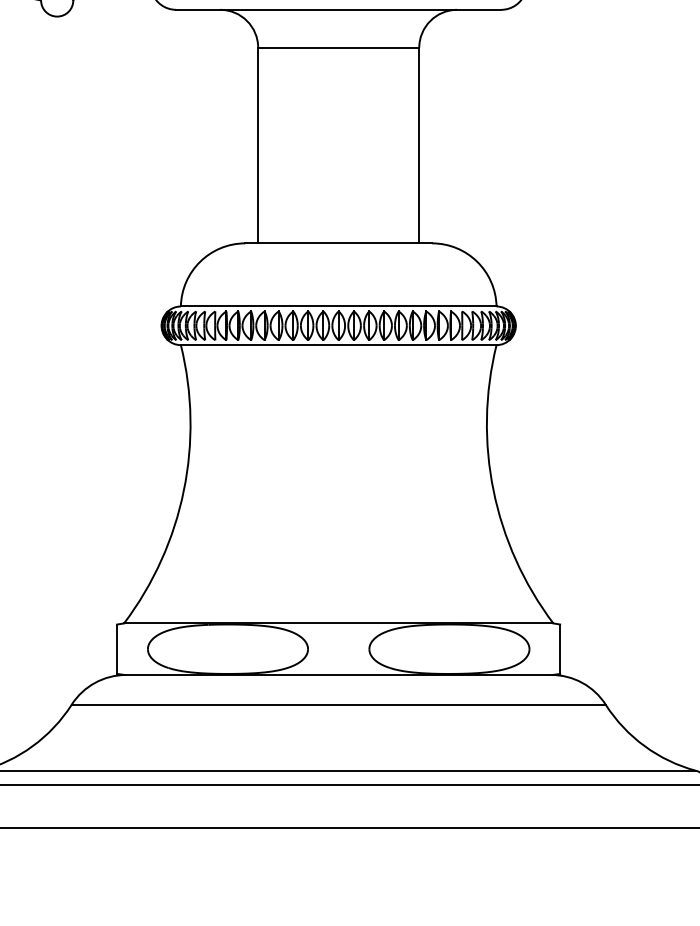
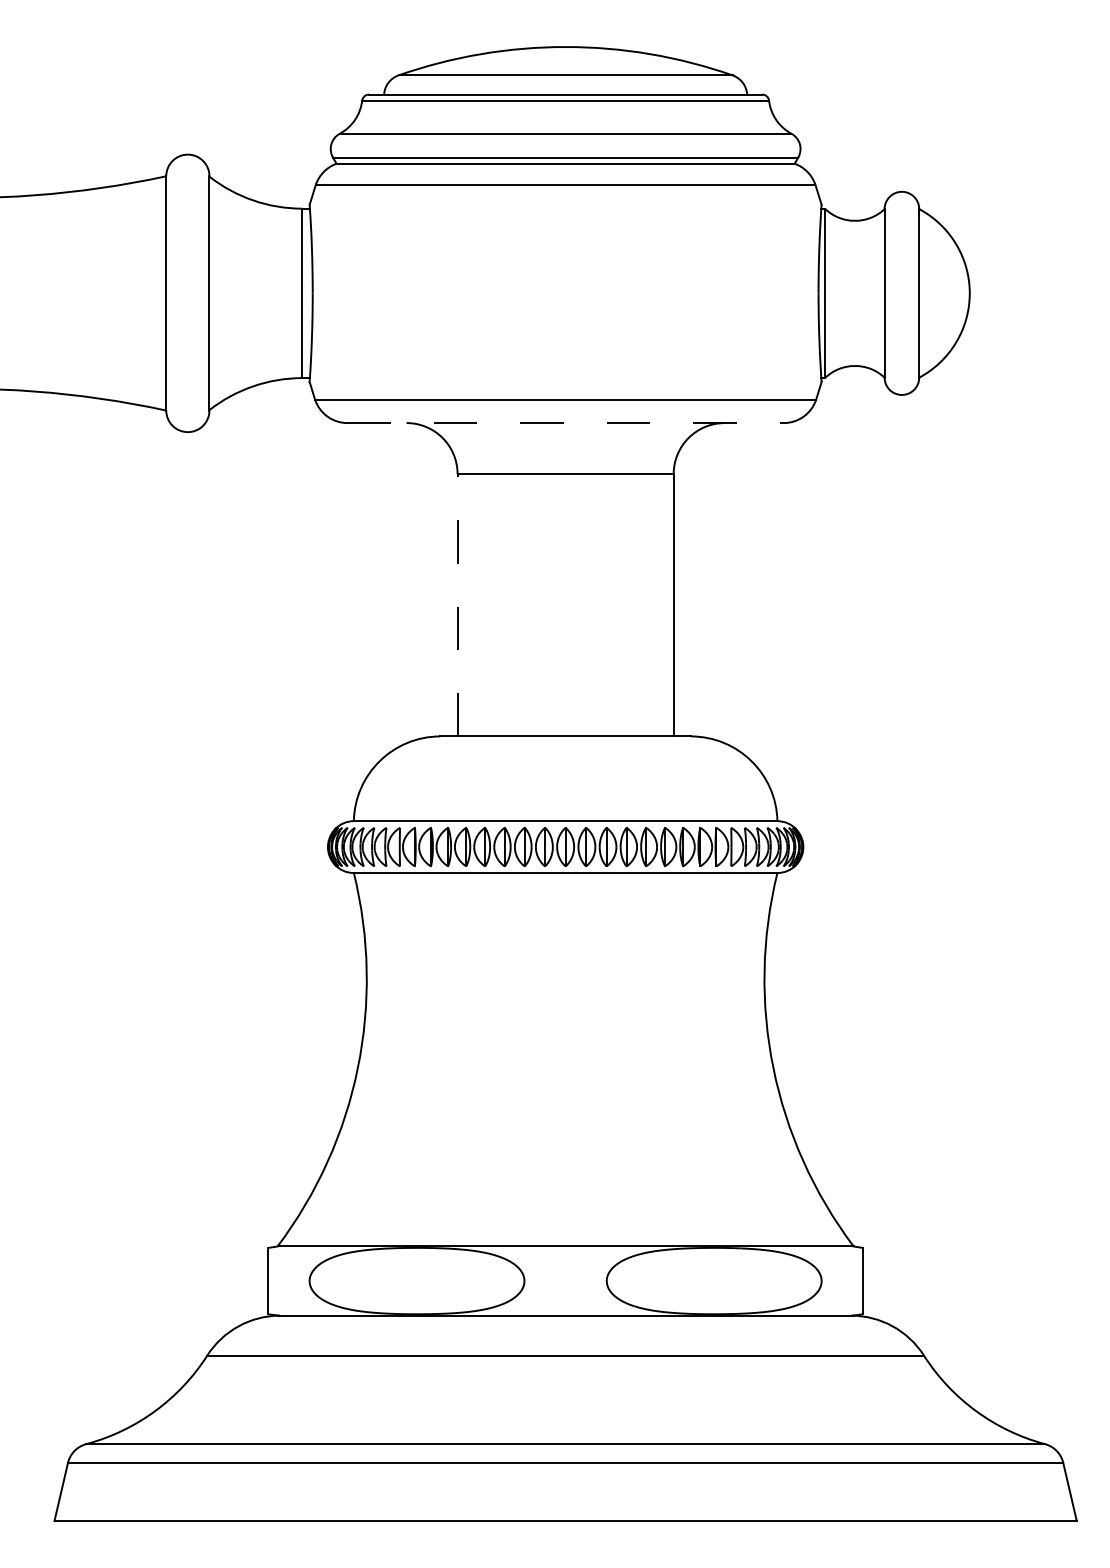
line: (339, 10) -> (566, 423), solid -> dashed
line: (258, 145) -> (457, 604), solid -> dashed

